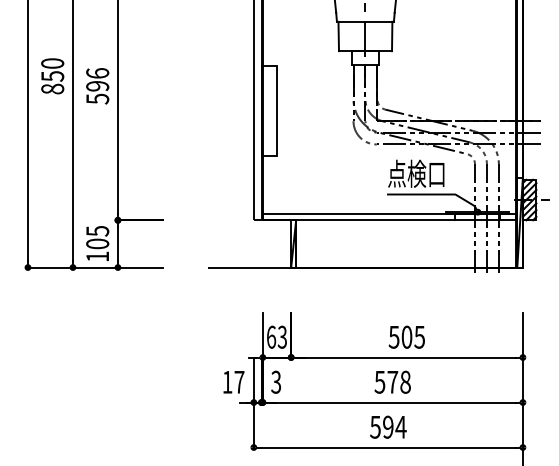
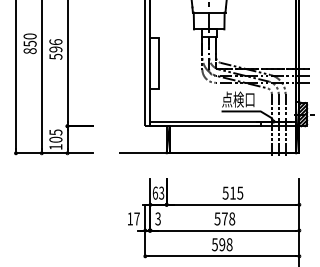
text: (406, 336) -> (232, 192), 505 -> 515
text: (400, 426) -> (229, 244), 594 -> 598

